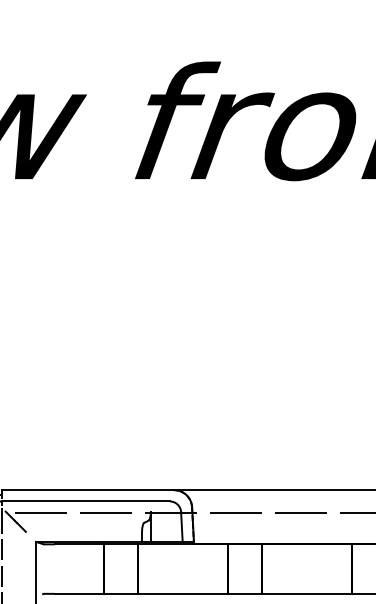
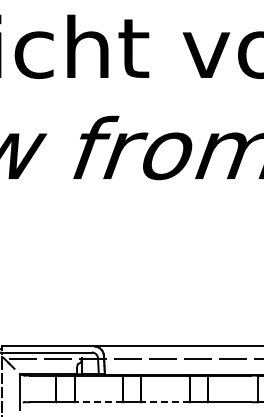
line: (181, 594) -> (98, 402), solid -> dashed
line: (306, 594) -> (165, 402), solid -> dashed

